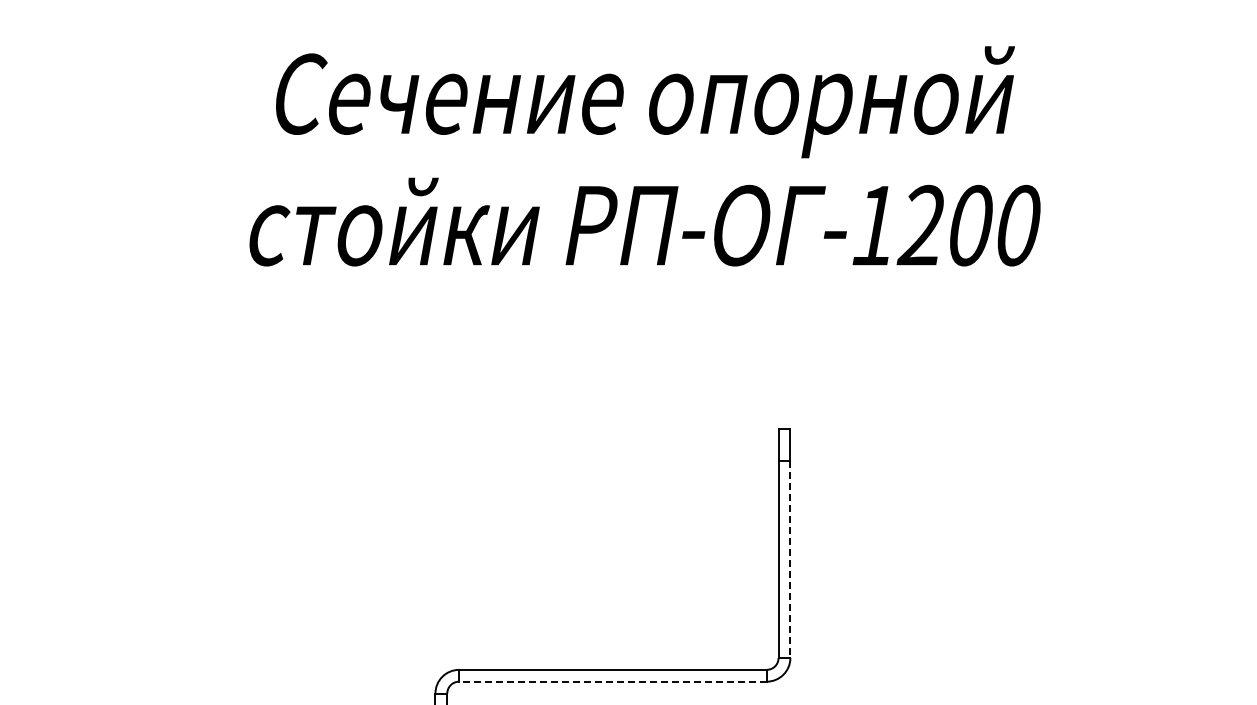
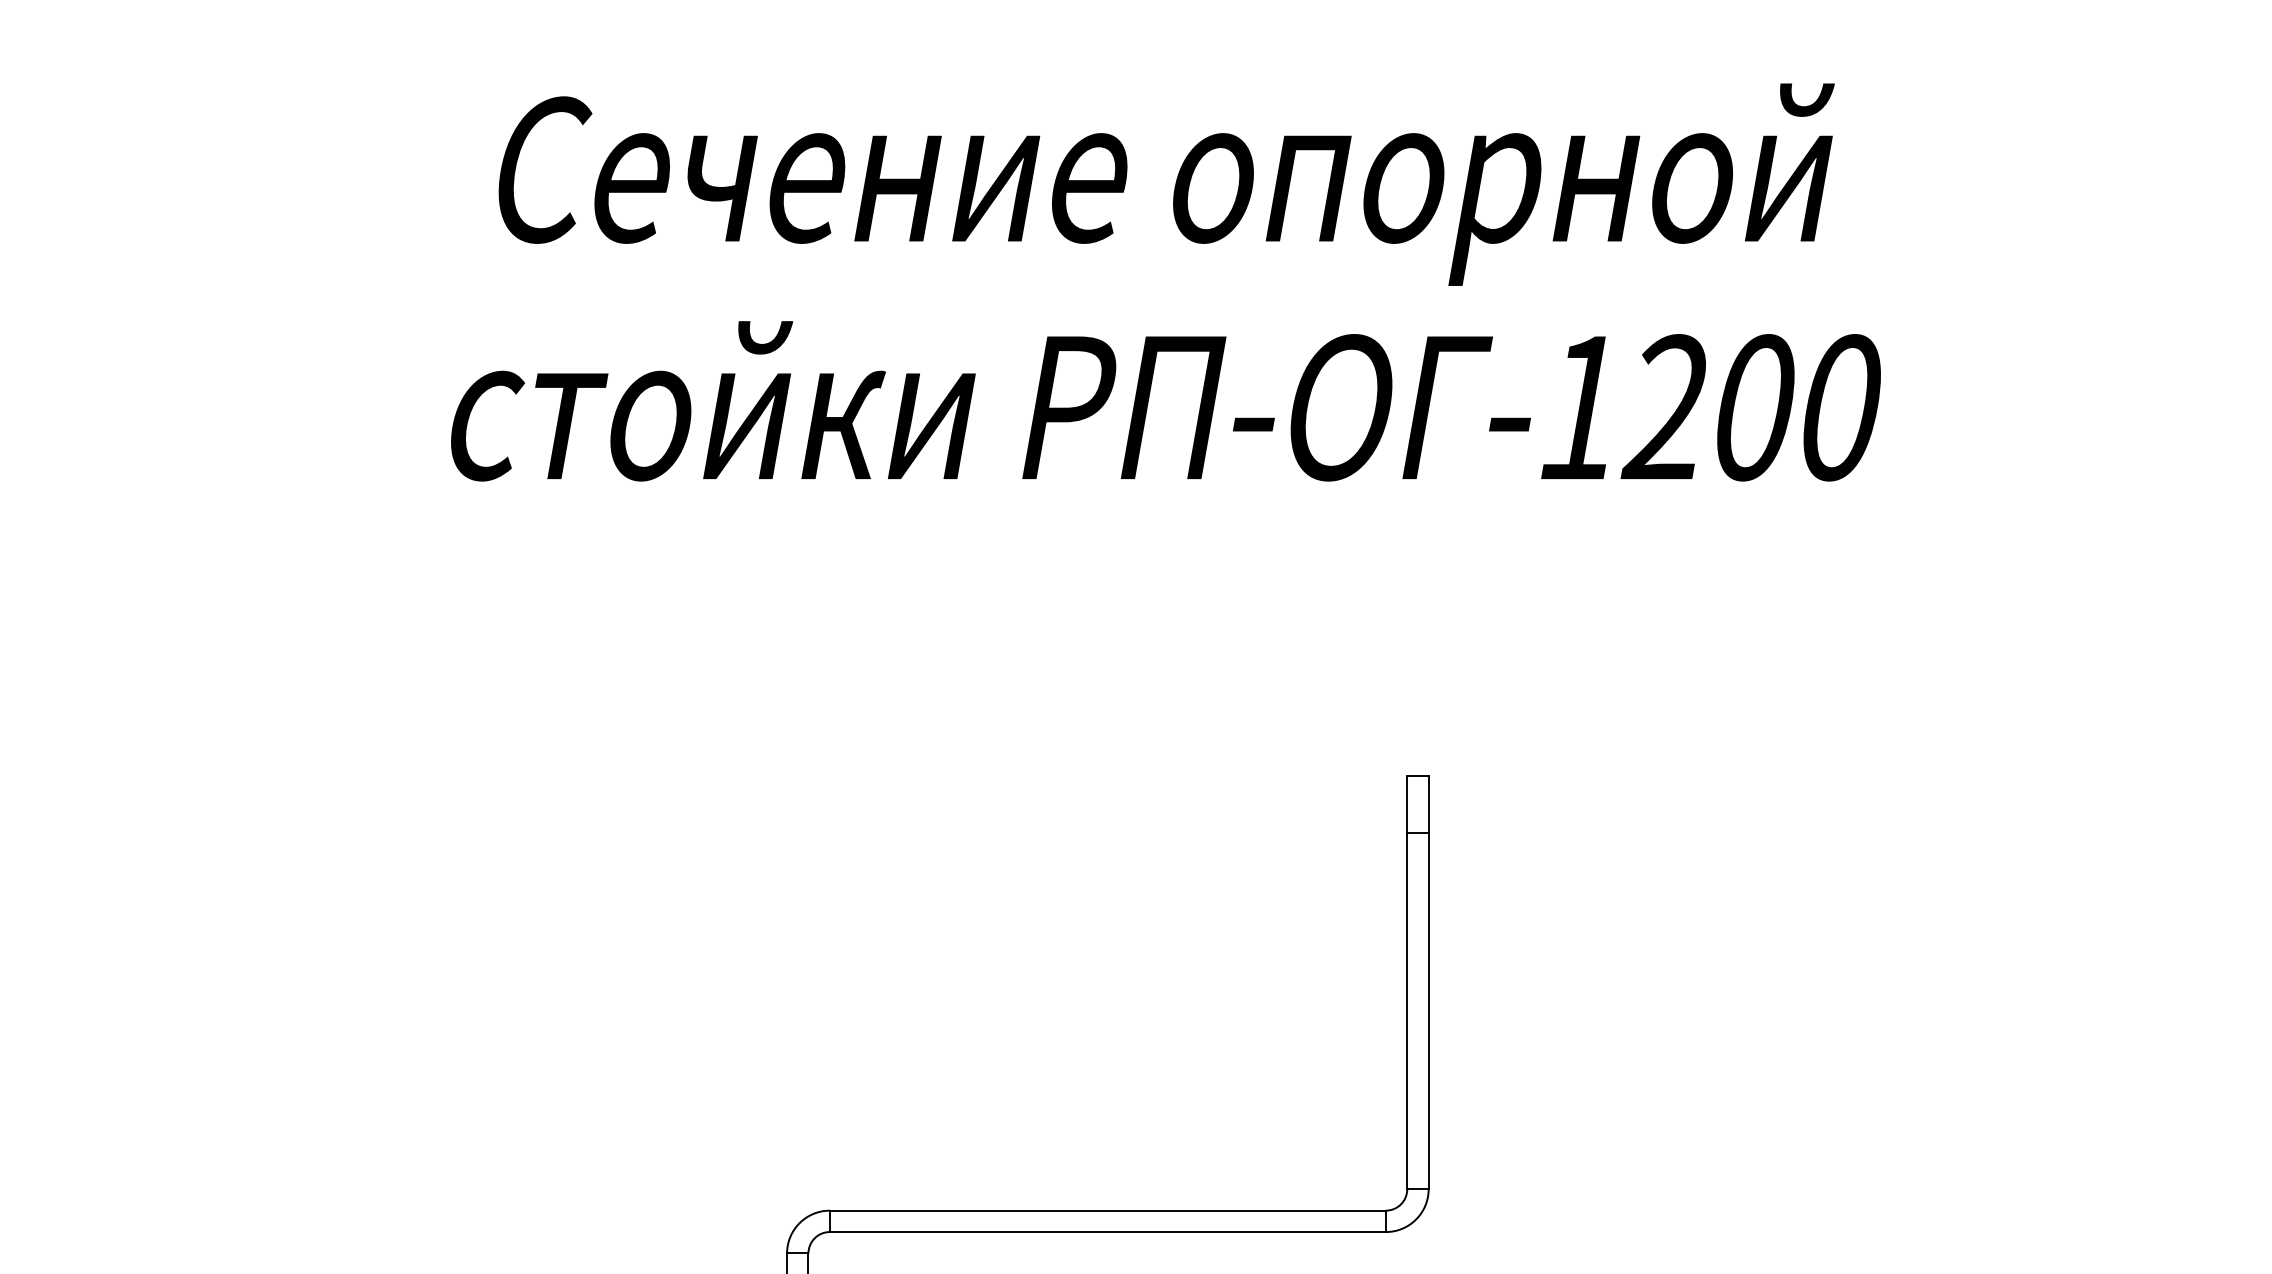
line: (790, 559) -> (1428, 1011), dashed -> solid
line: (612, 681) -> (1107, 1231), dashed -> solid

